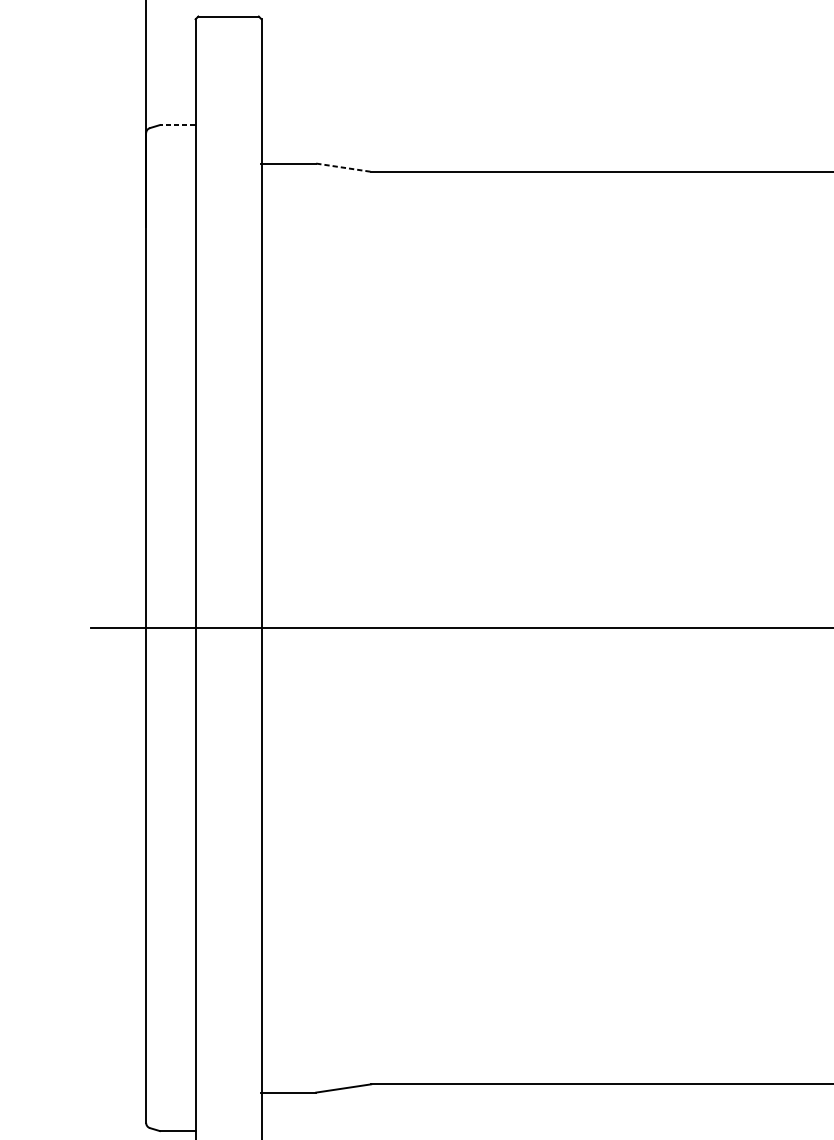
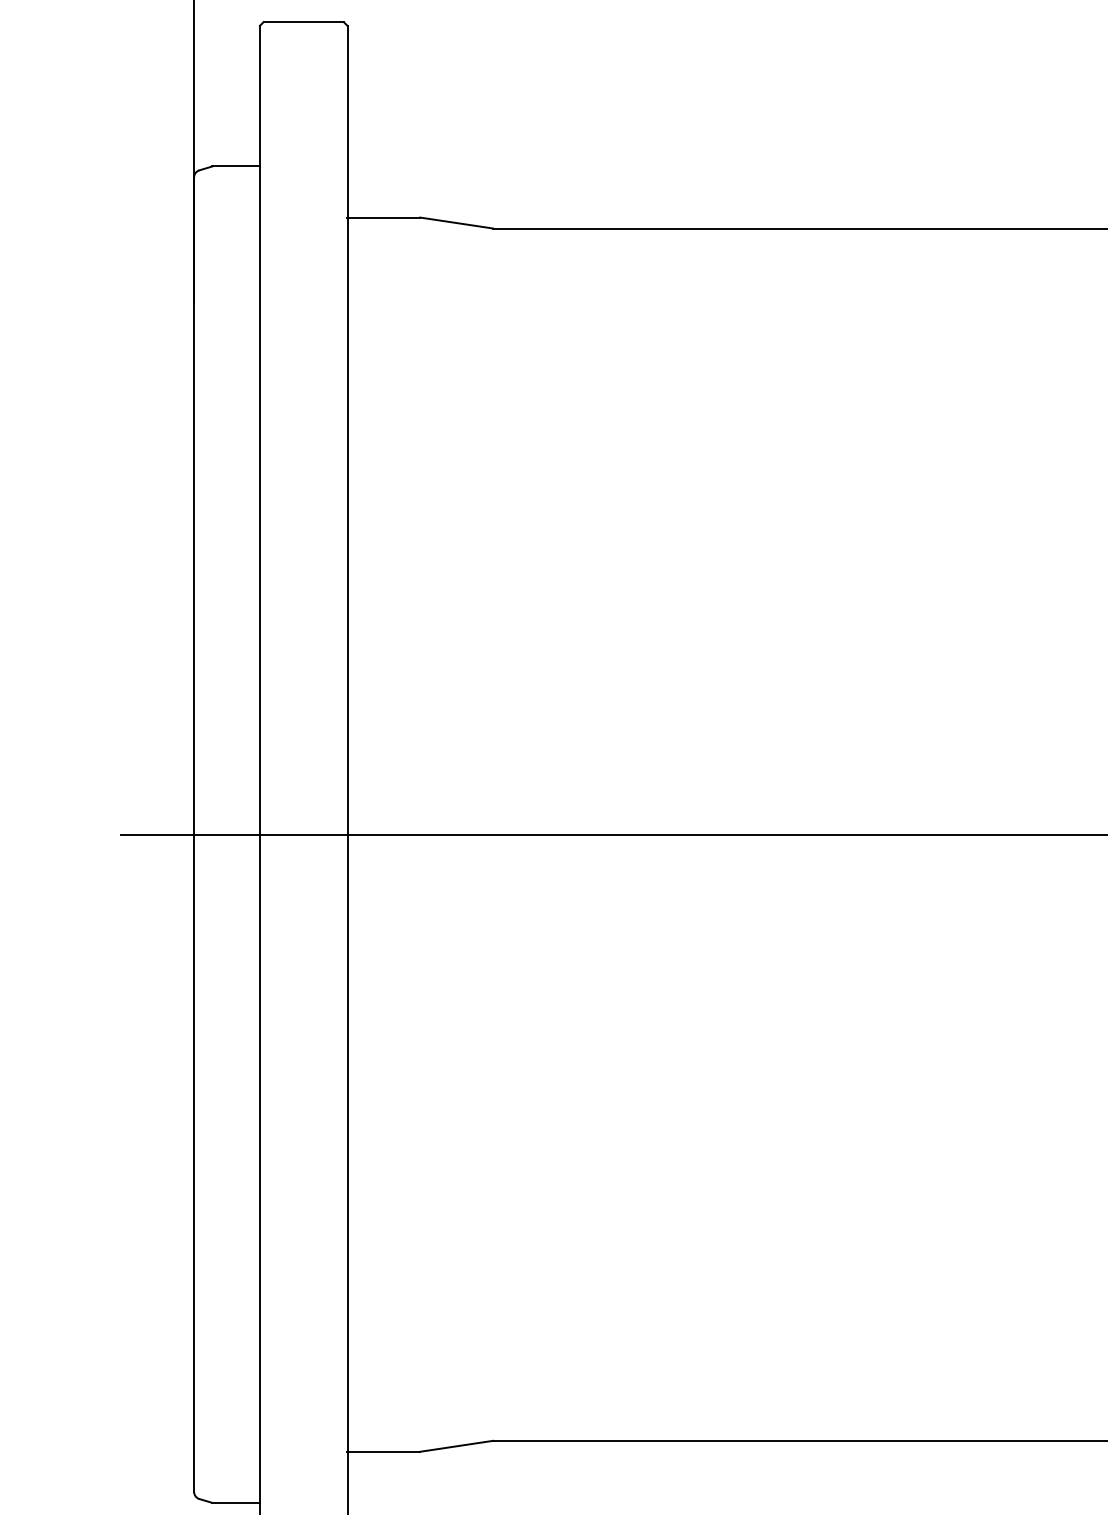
line: (178, 125) -> (236, 166), dashed -> solid
line: (343, 168) -> (456, 223), dashed -> solid

